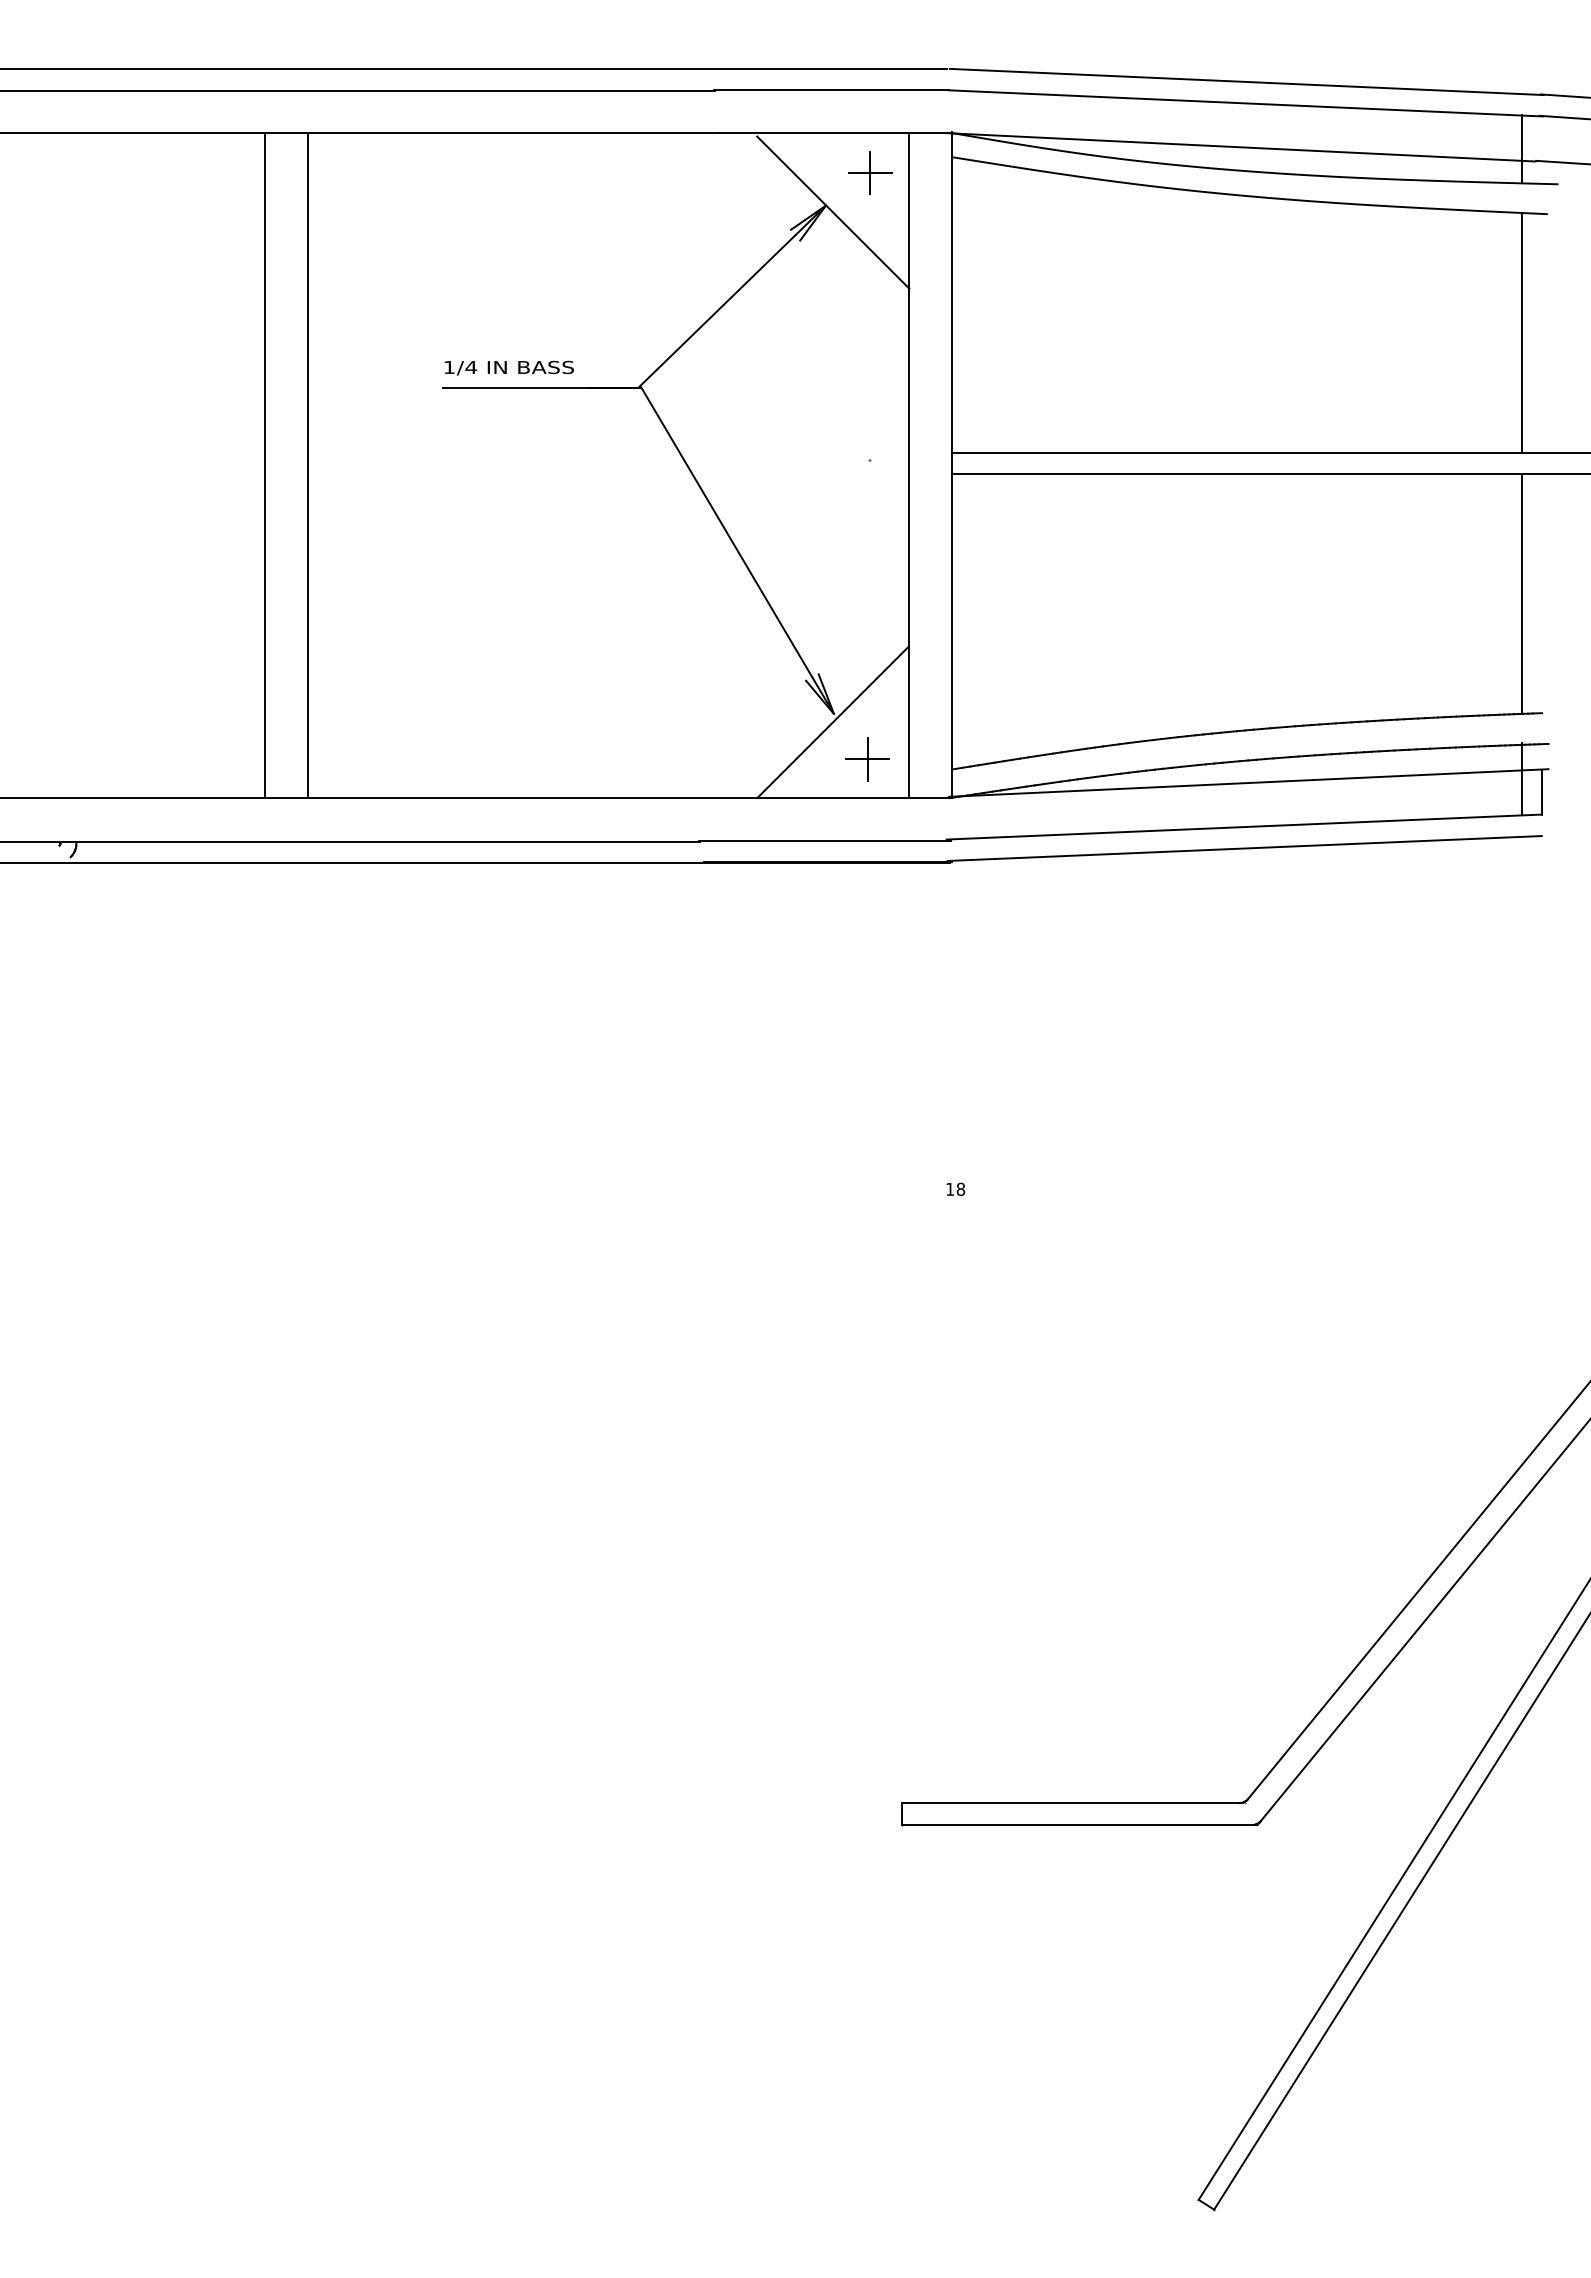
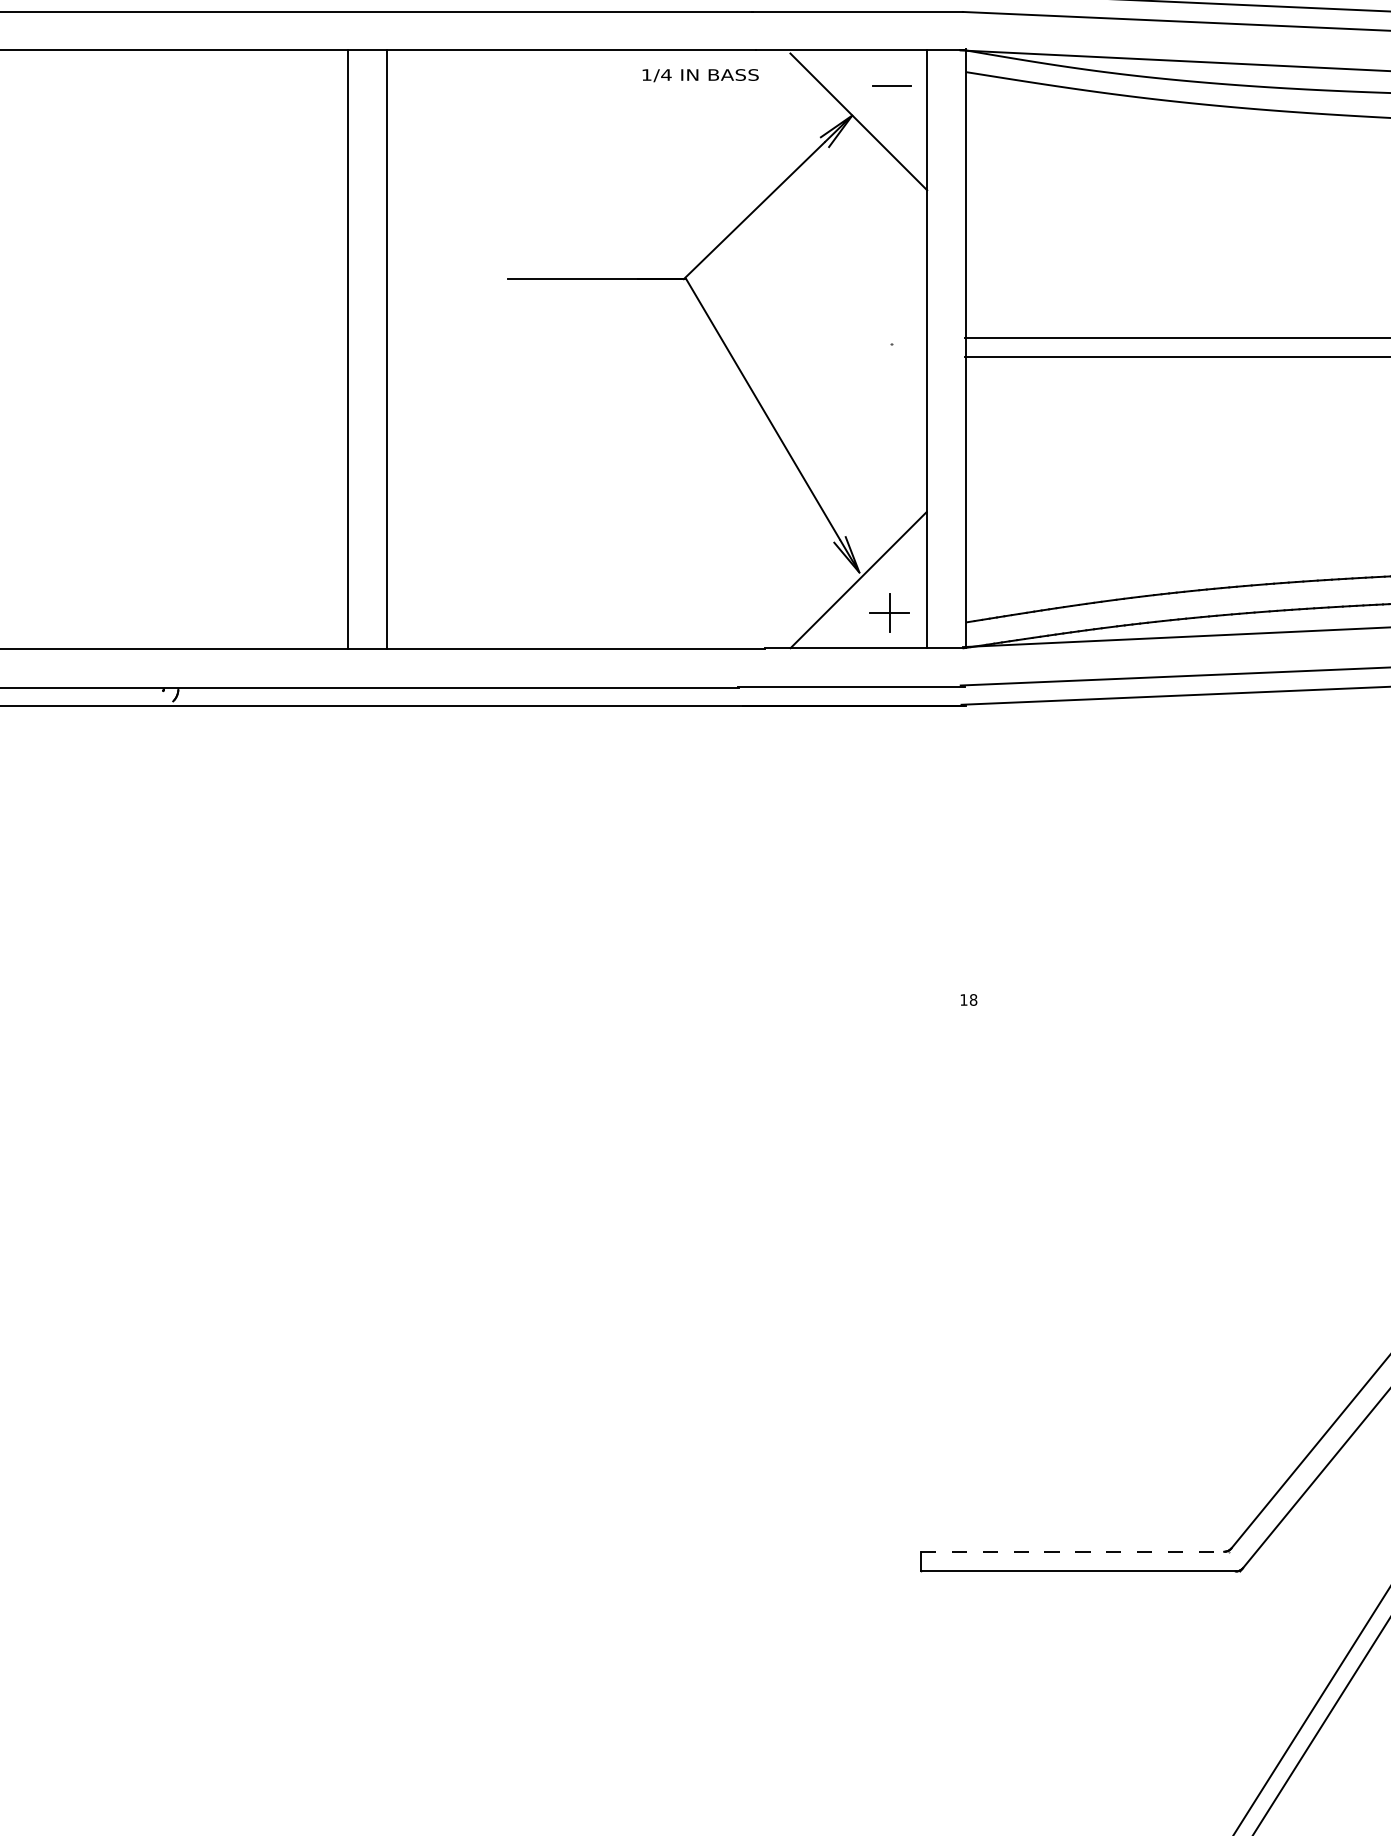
line: (870, 172) -> (892, 85), removed
text: (508, 367) -> (699, 75), moved
line: (1071, 1803) -> (1072, 1552), solid -> dashed

